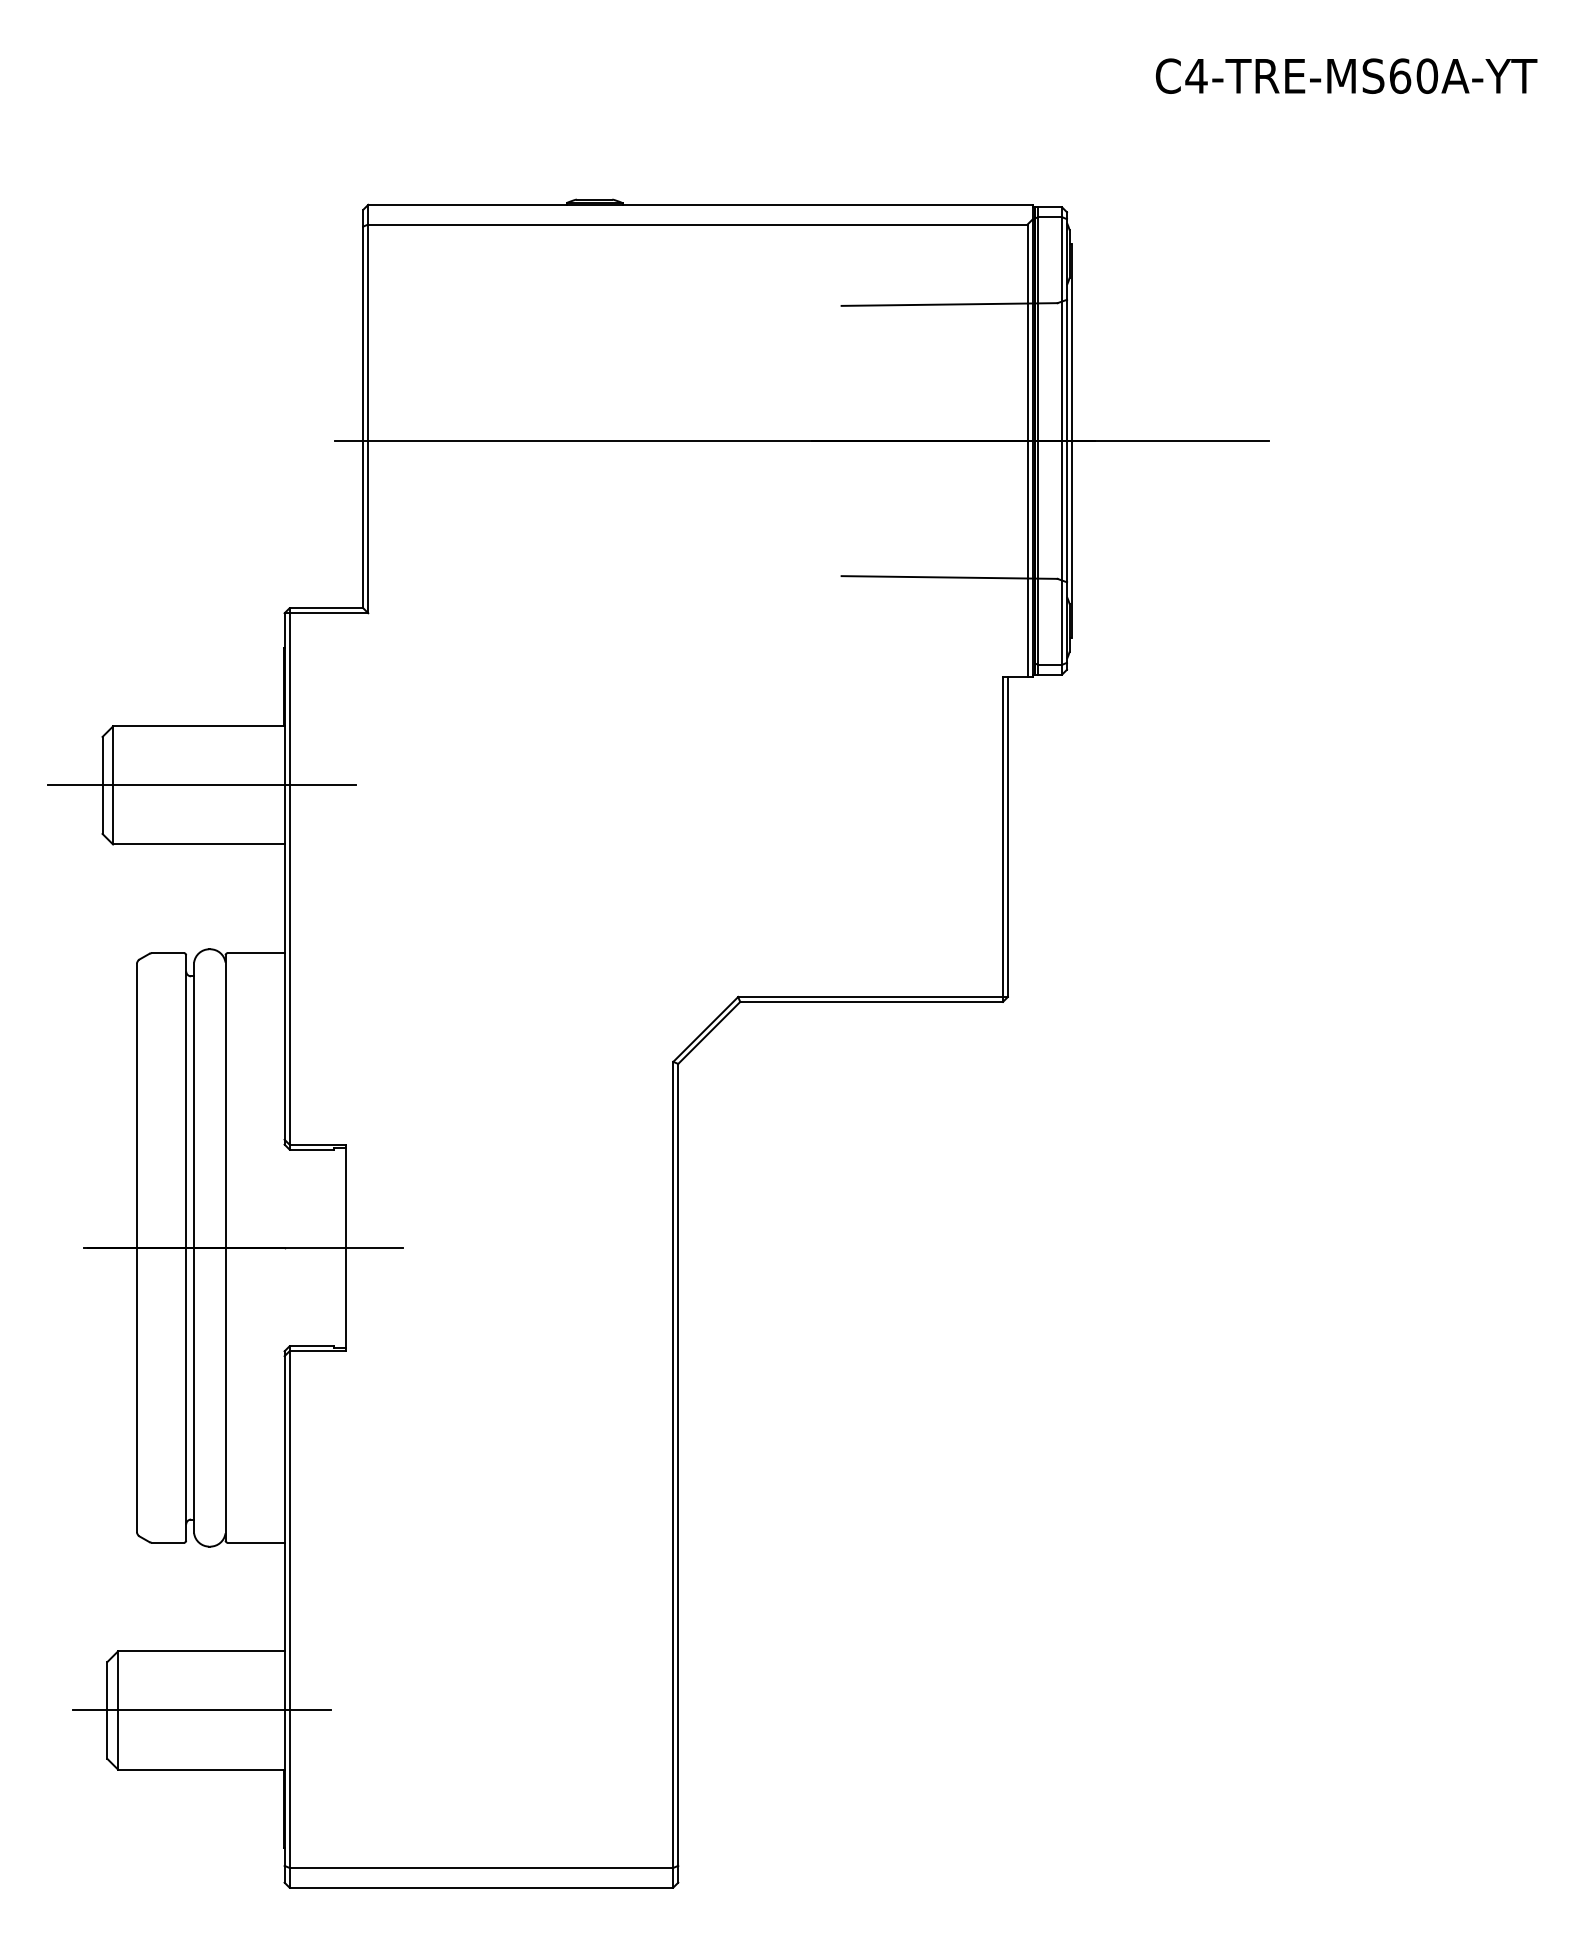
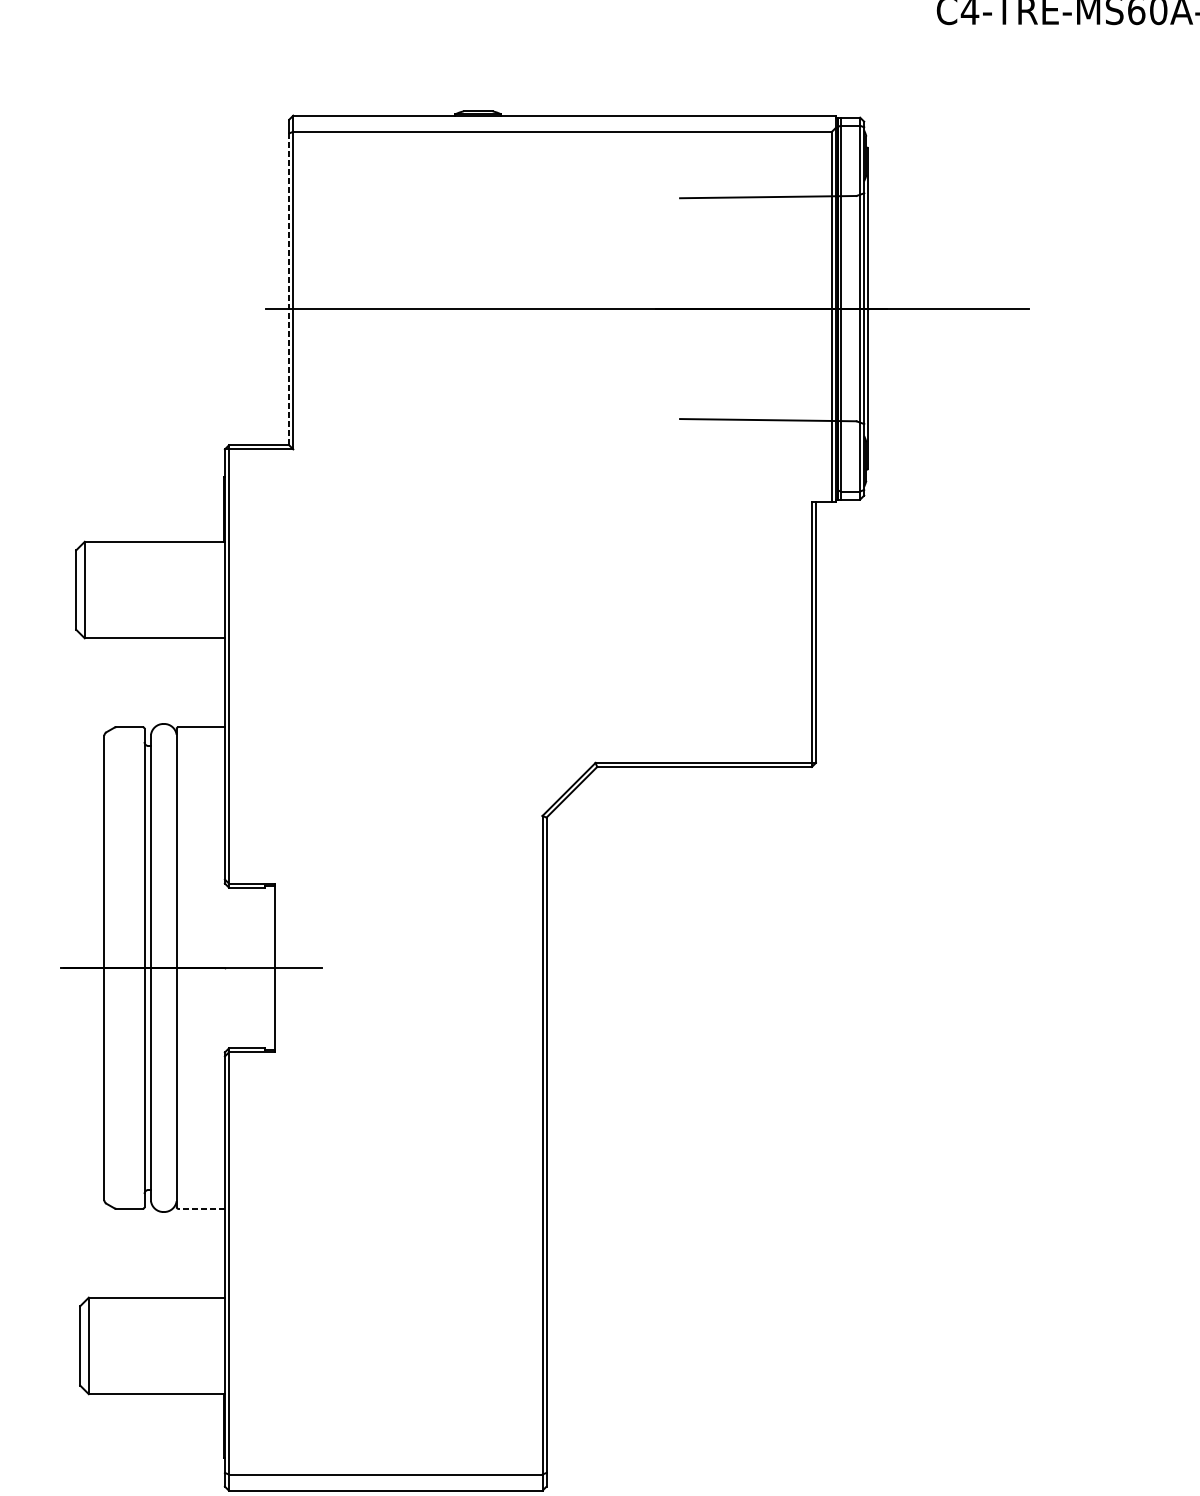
line: (363, 417) -> (289, 289), solid -> dashed
line: (201, 785) -> (157, 590), removed
line: (256, 1542) -> (201, 1208), solid -> dashed
line: (201, 1710) -> (157, 1345), removed

